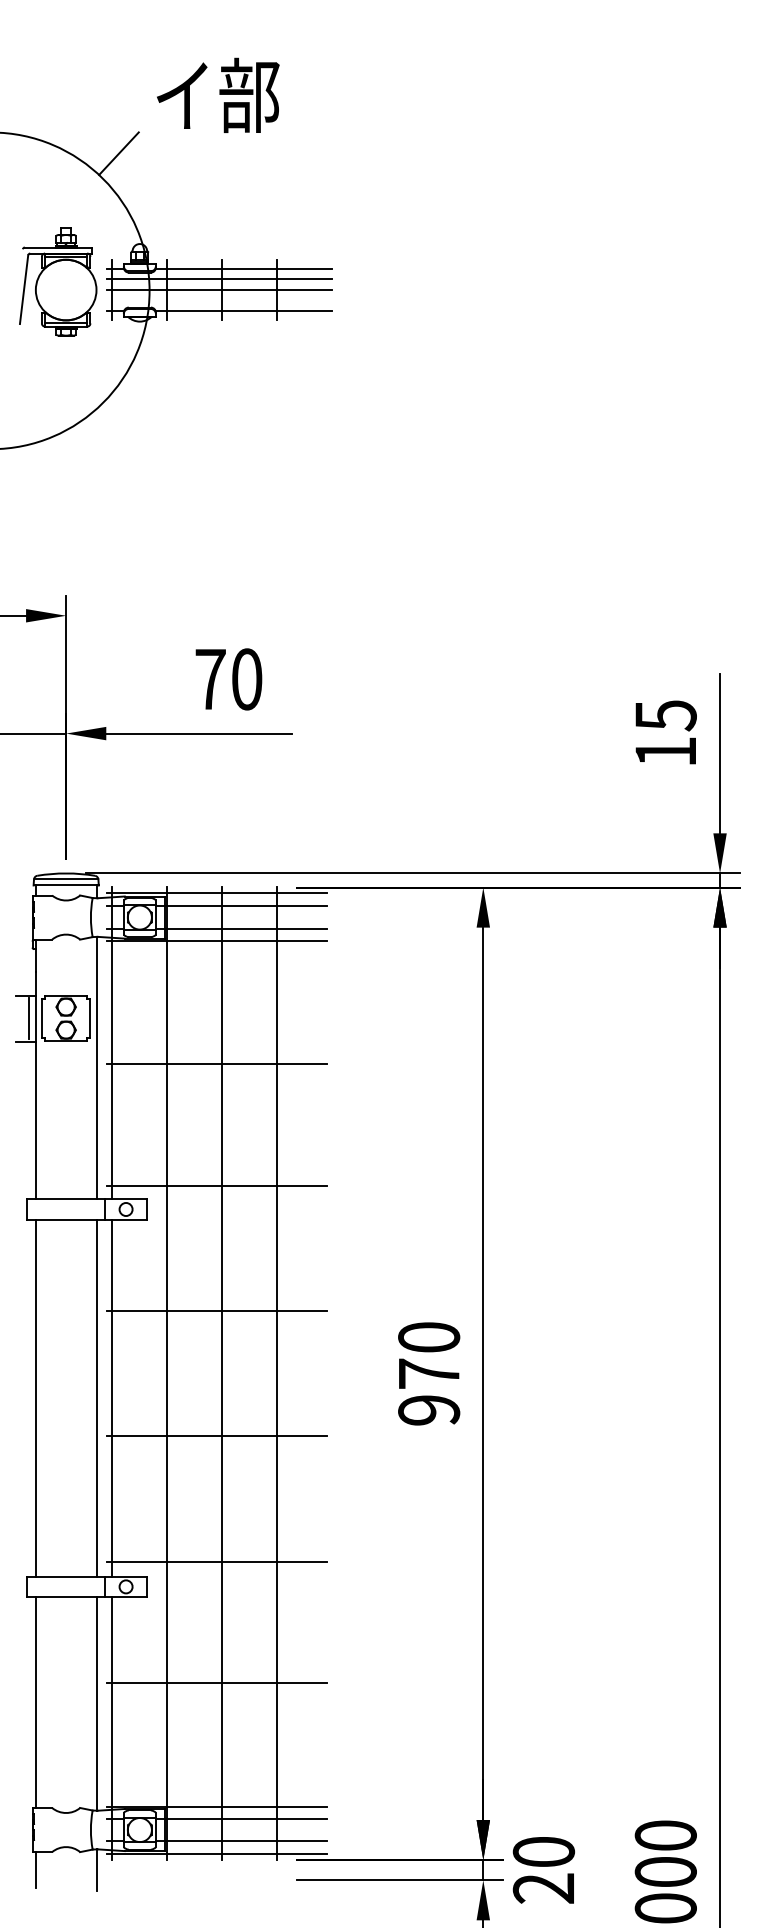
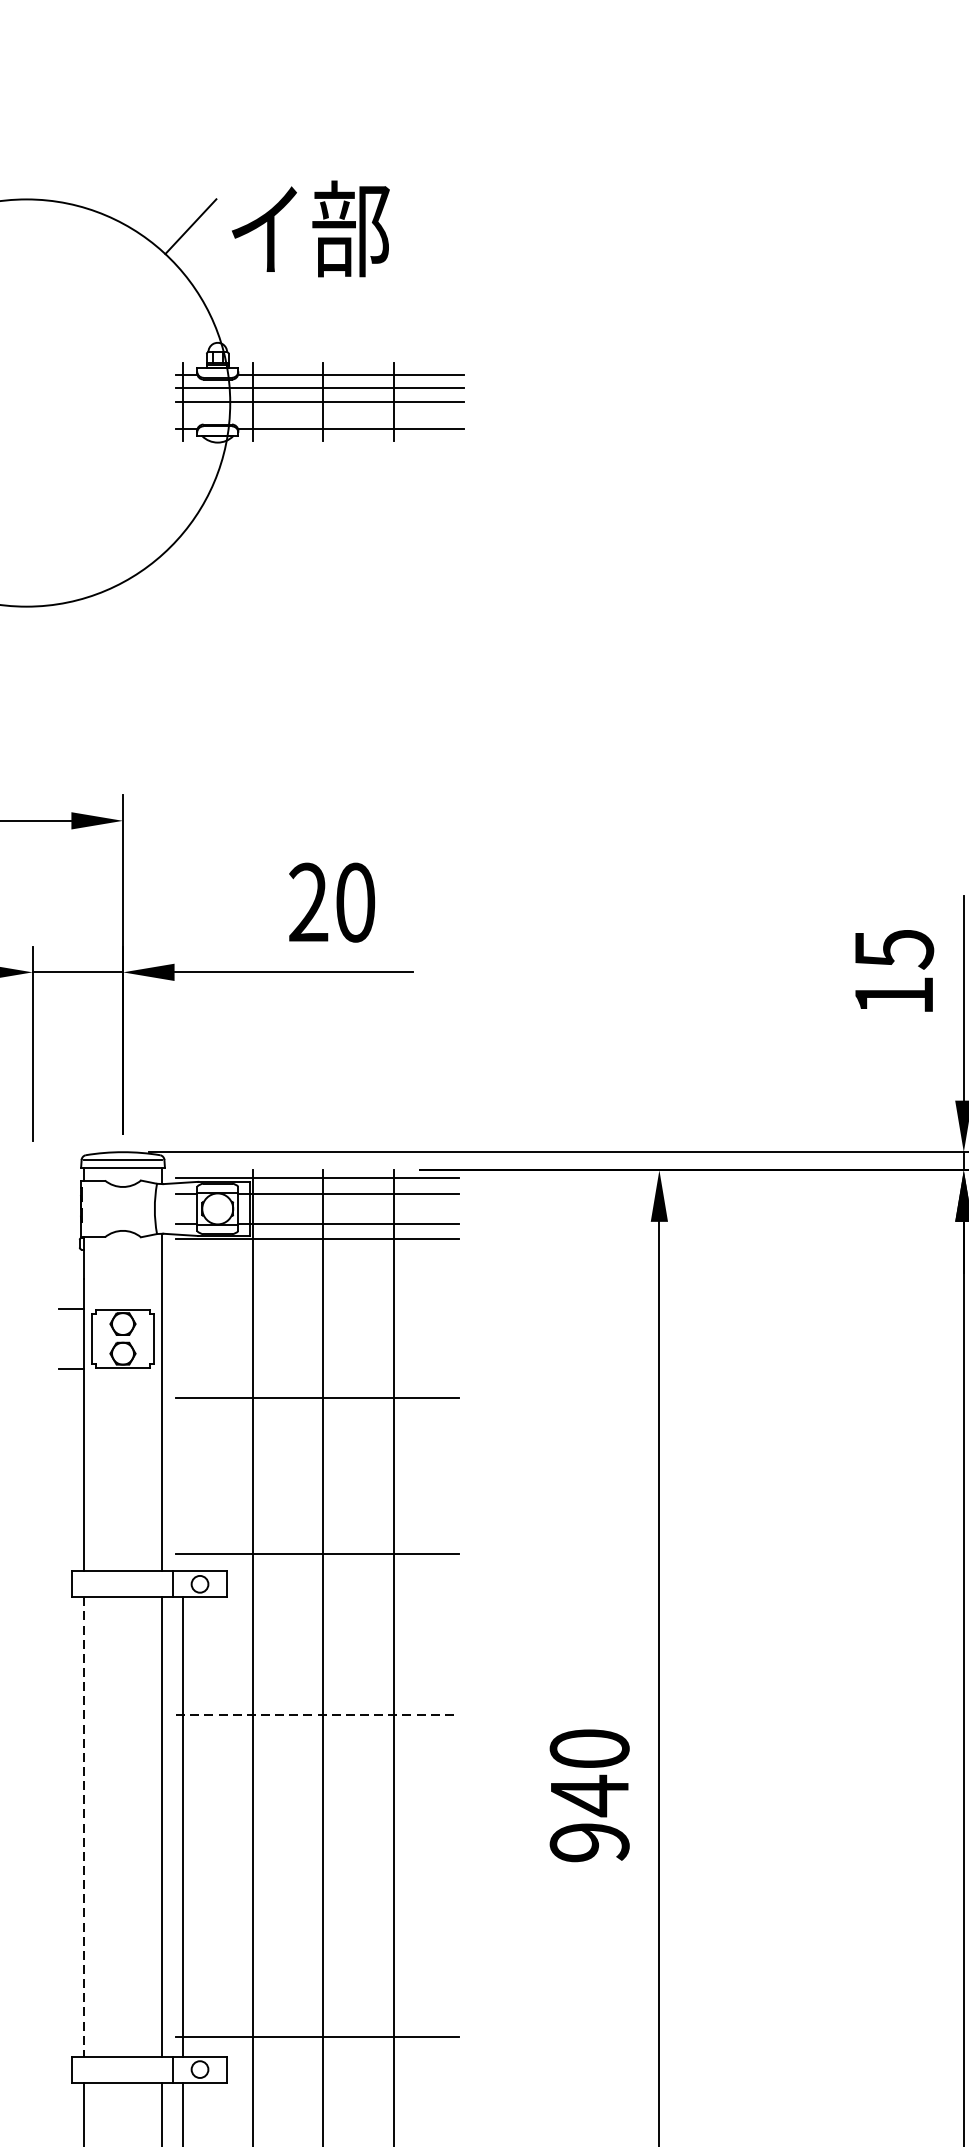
text: (218, 94) -> (311, 227), moved
part: (58, 281) -> (113, 391), removed
text: (210, 678) -> (308, 901), 70 -> 20
line: (28, 1018) -> (74, 1338), removed
line: (112, 1043) -> (182, 1370), removed
line: (217, 1311) -> (317, 1715), solid -> dashed
text: (429, 1373) -> (590, 1795), 970 -> 940
line: (35, 1398) -> (83, 1827), solid -> dashed
line: (217, 1436) -> (317, 1876), removed

